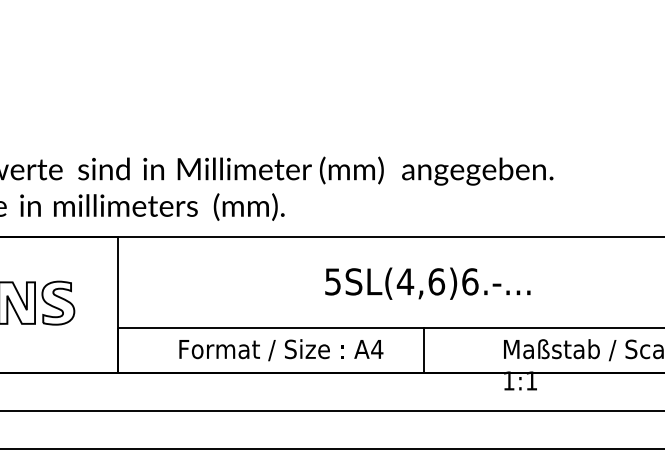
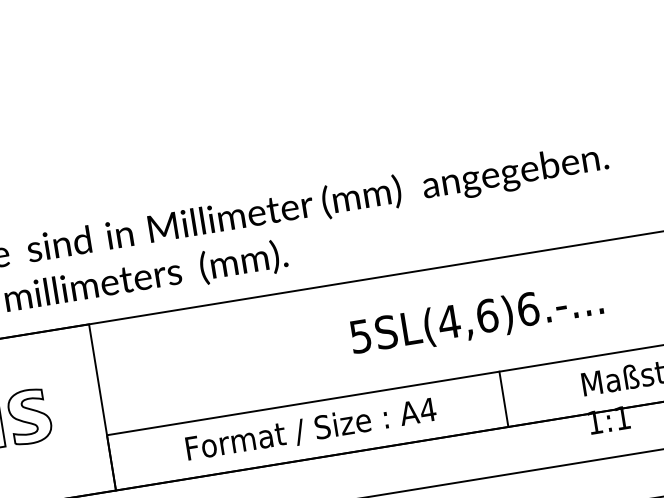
line: (424, 350) -> (504, 399), moved

